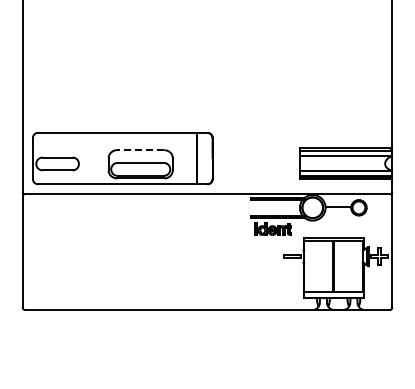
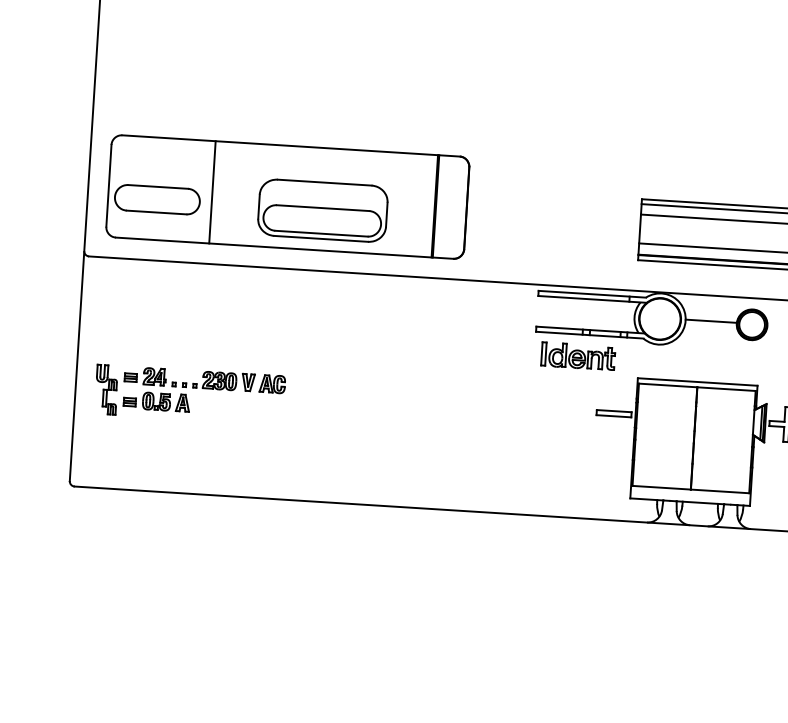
line: (140, 150) -> (324, 183), dashed -> solid
line: (84, 158) -> (211, 192), added
part: (80, 260) -> (190, 394), added

